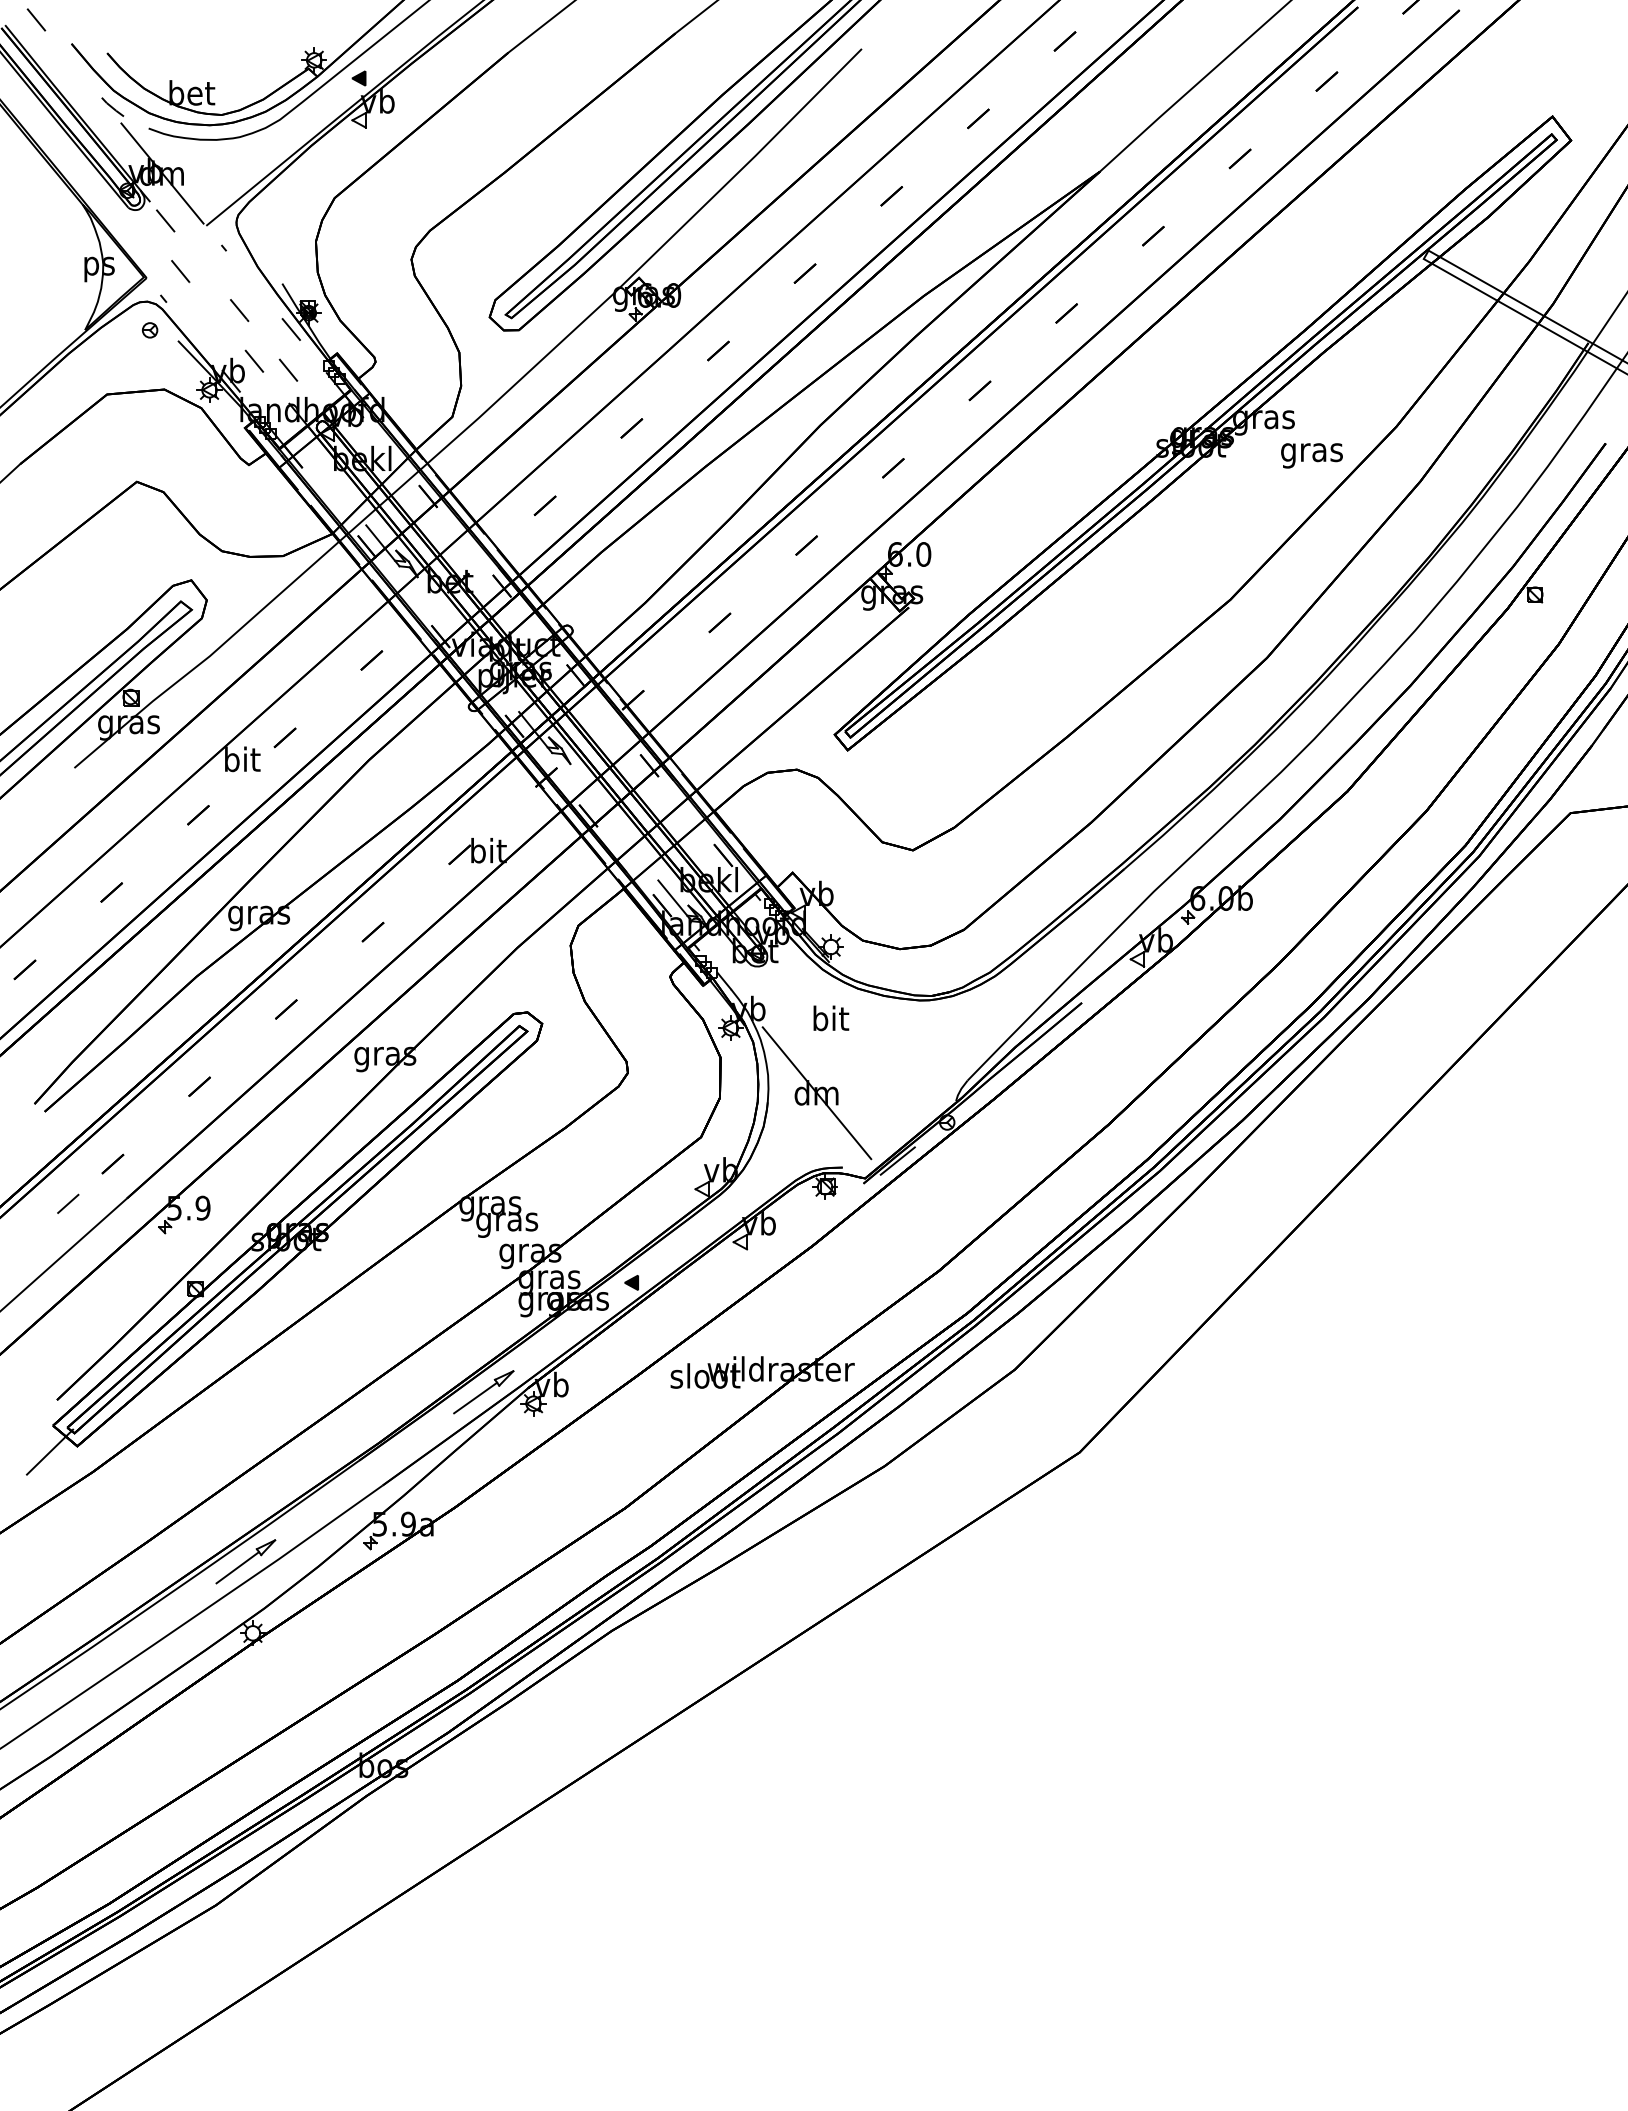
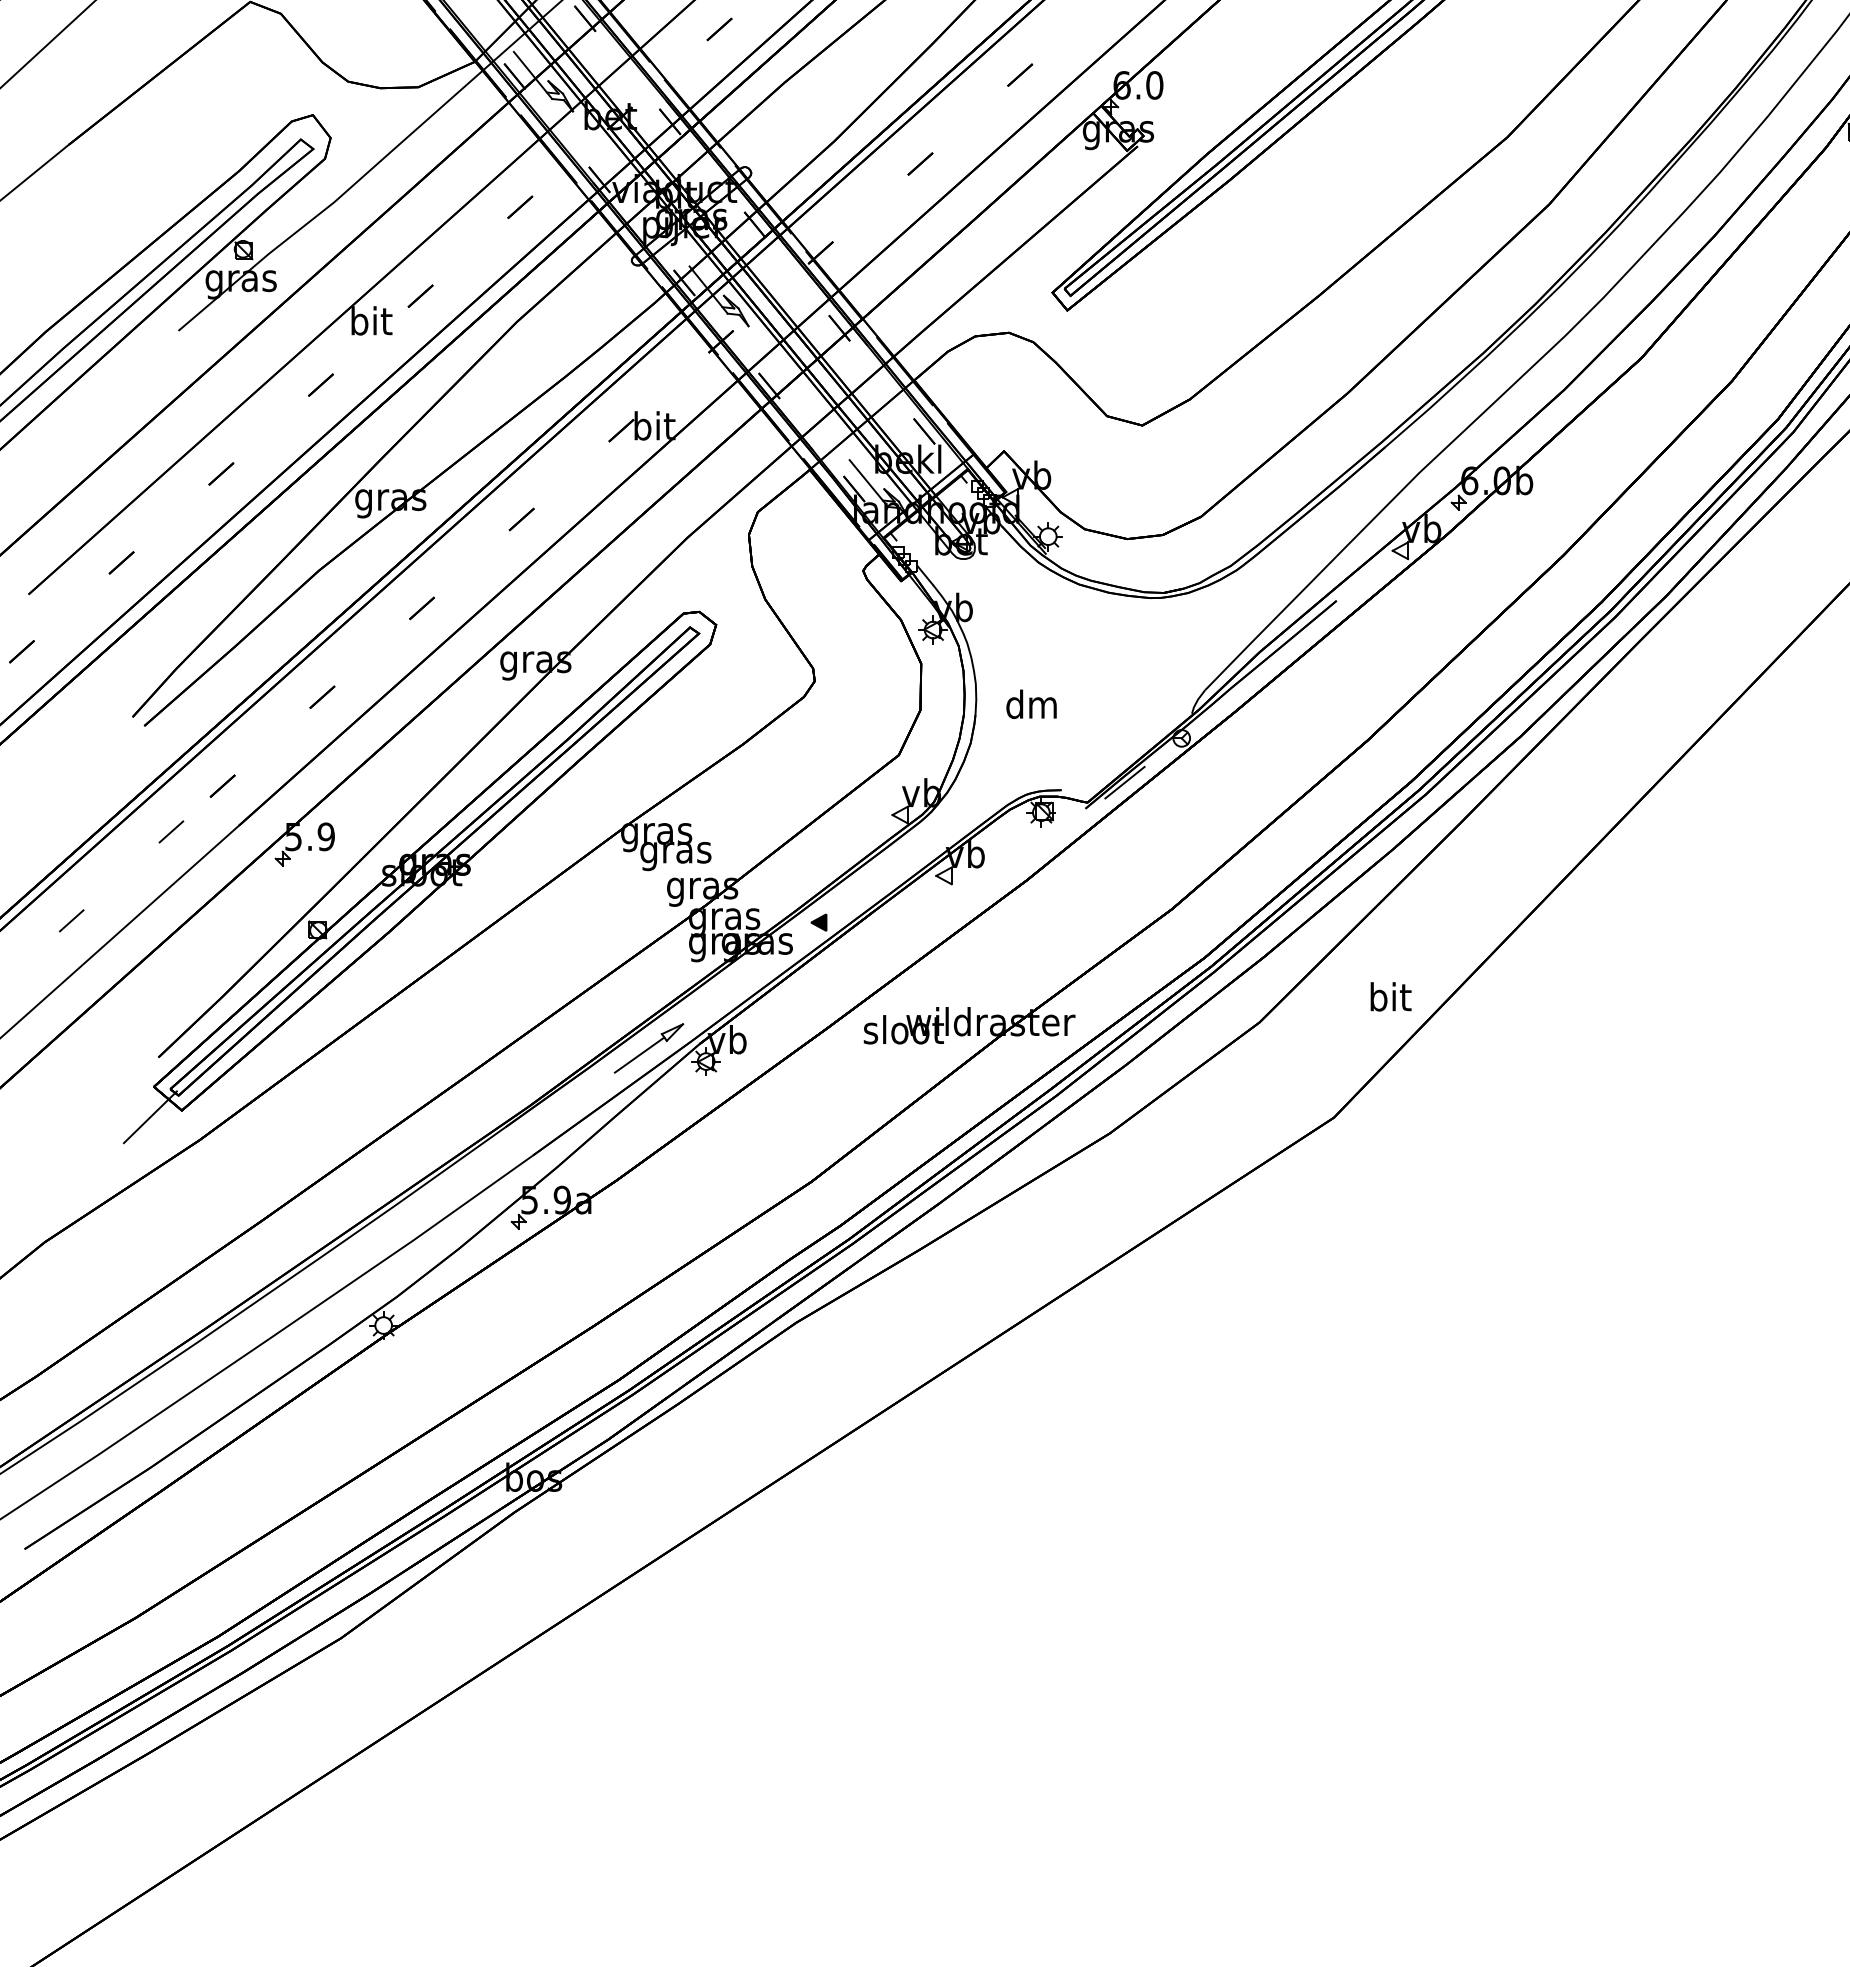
text: (831, 1018) -> (1391, 996), moved
line: (816, 1093) -> (1031, 705), removed
part: (245, 1561) -> (375, 1242), removed

